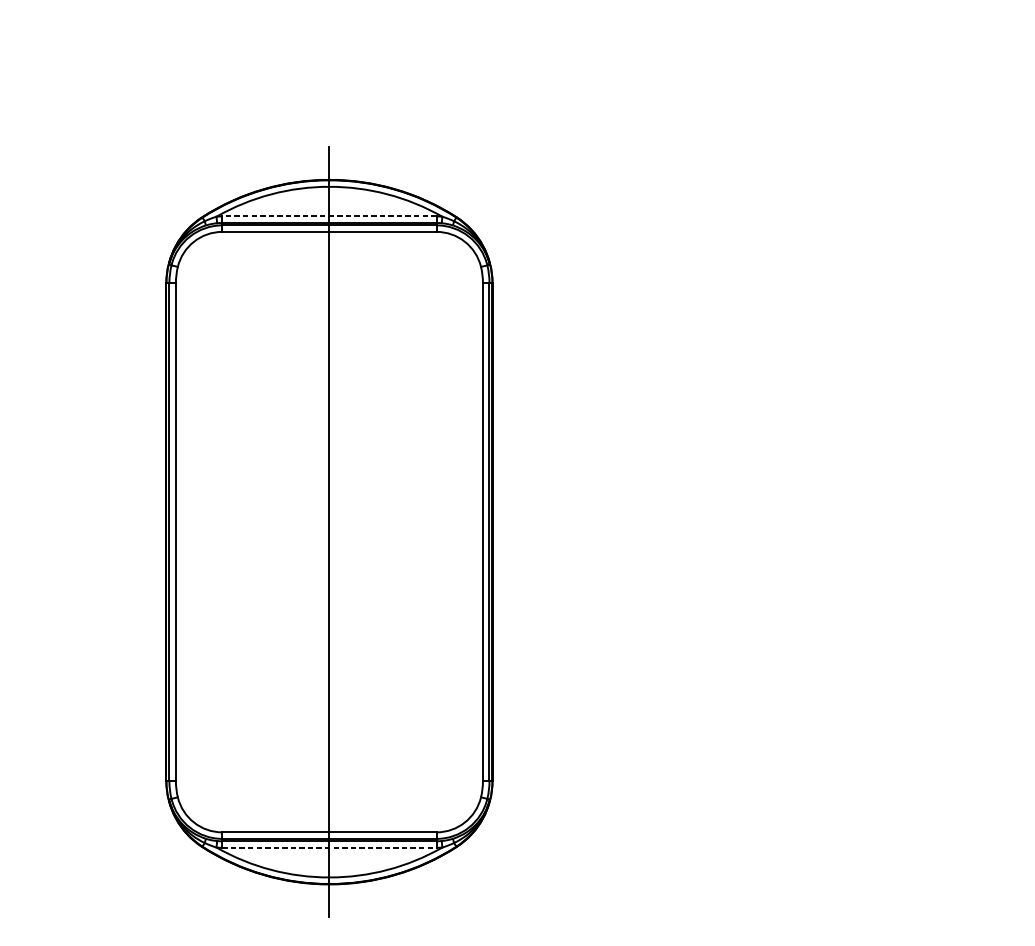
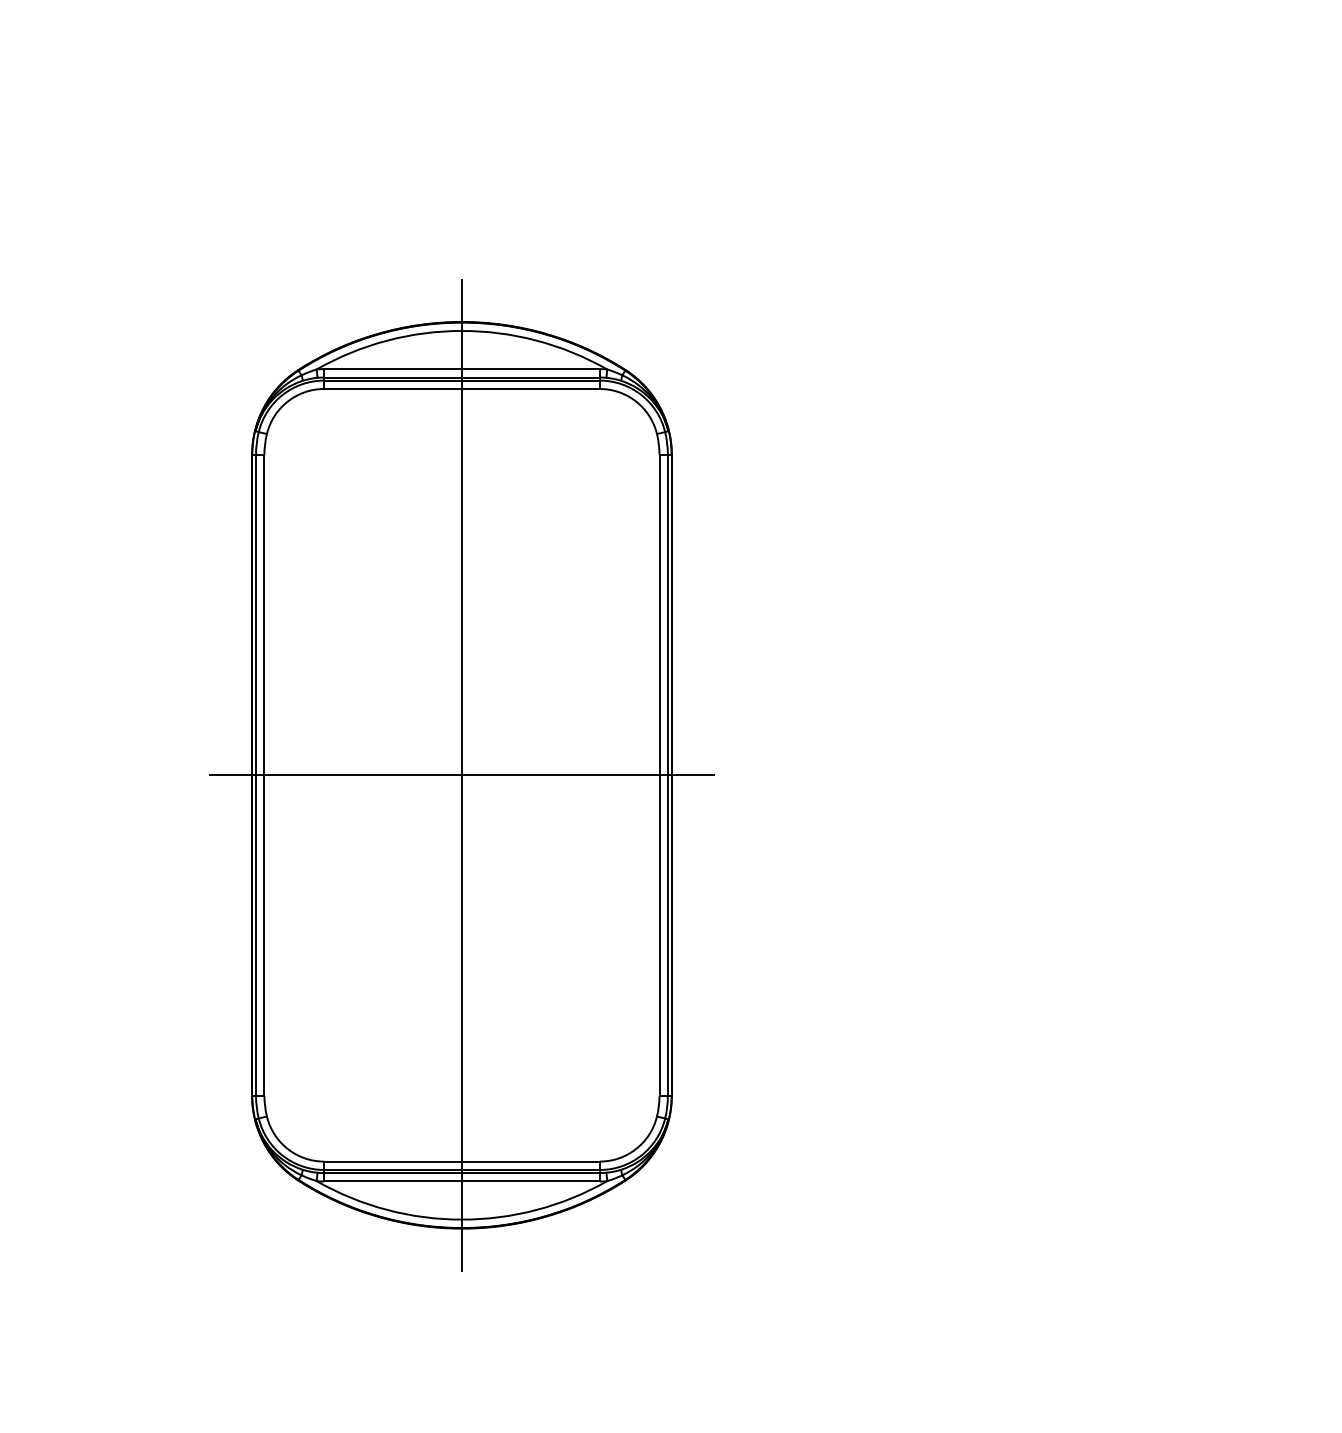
line: (329, 216) -> (461, 369), dashed -> solid
line: (329, 532) -> (461, 775), added
line: (329, 847) -> (461, 1181), dashed -> solid

